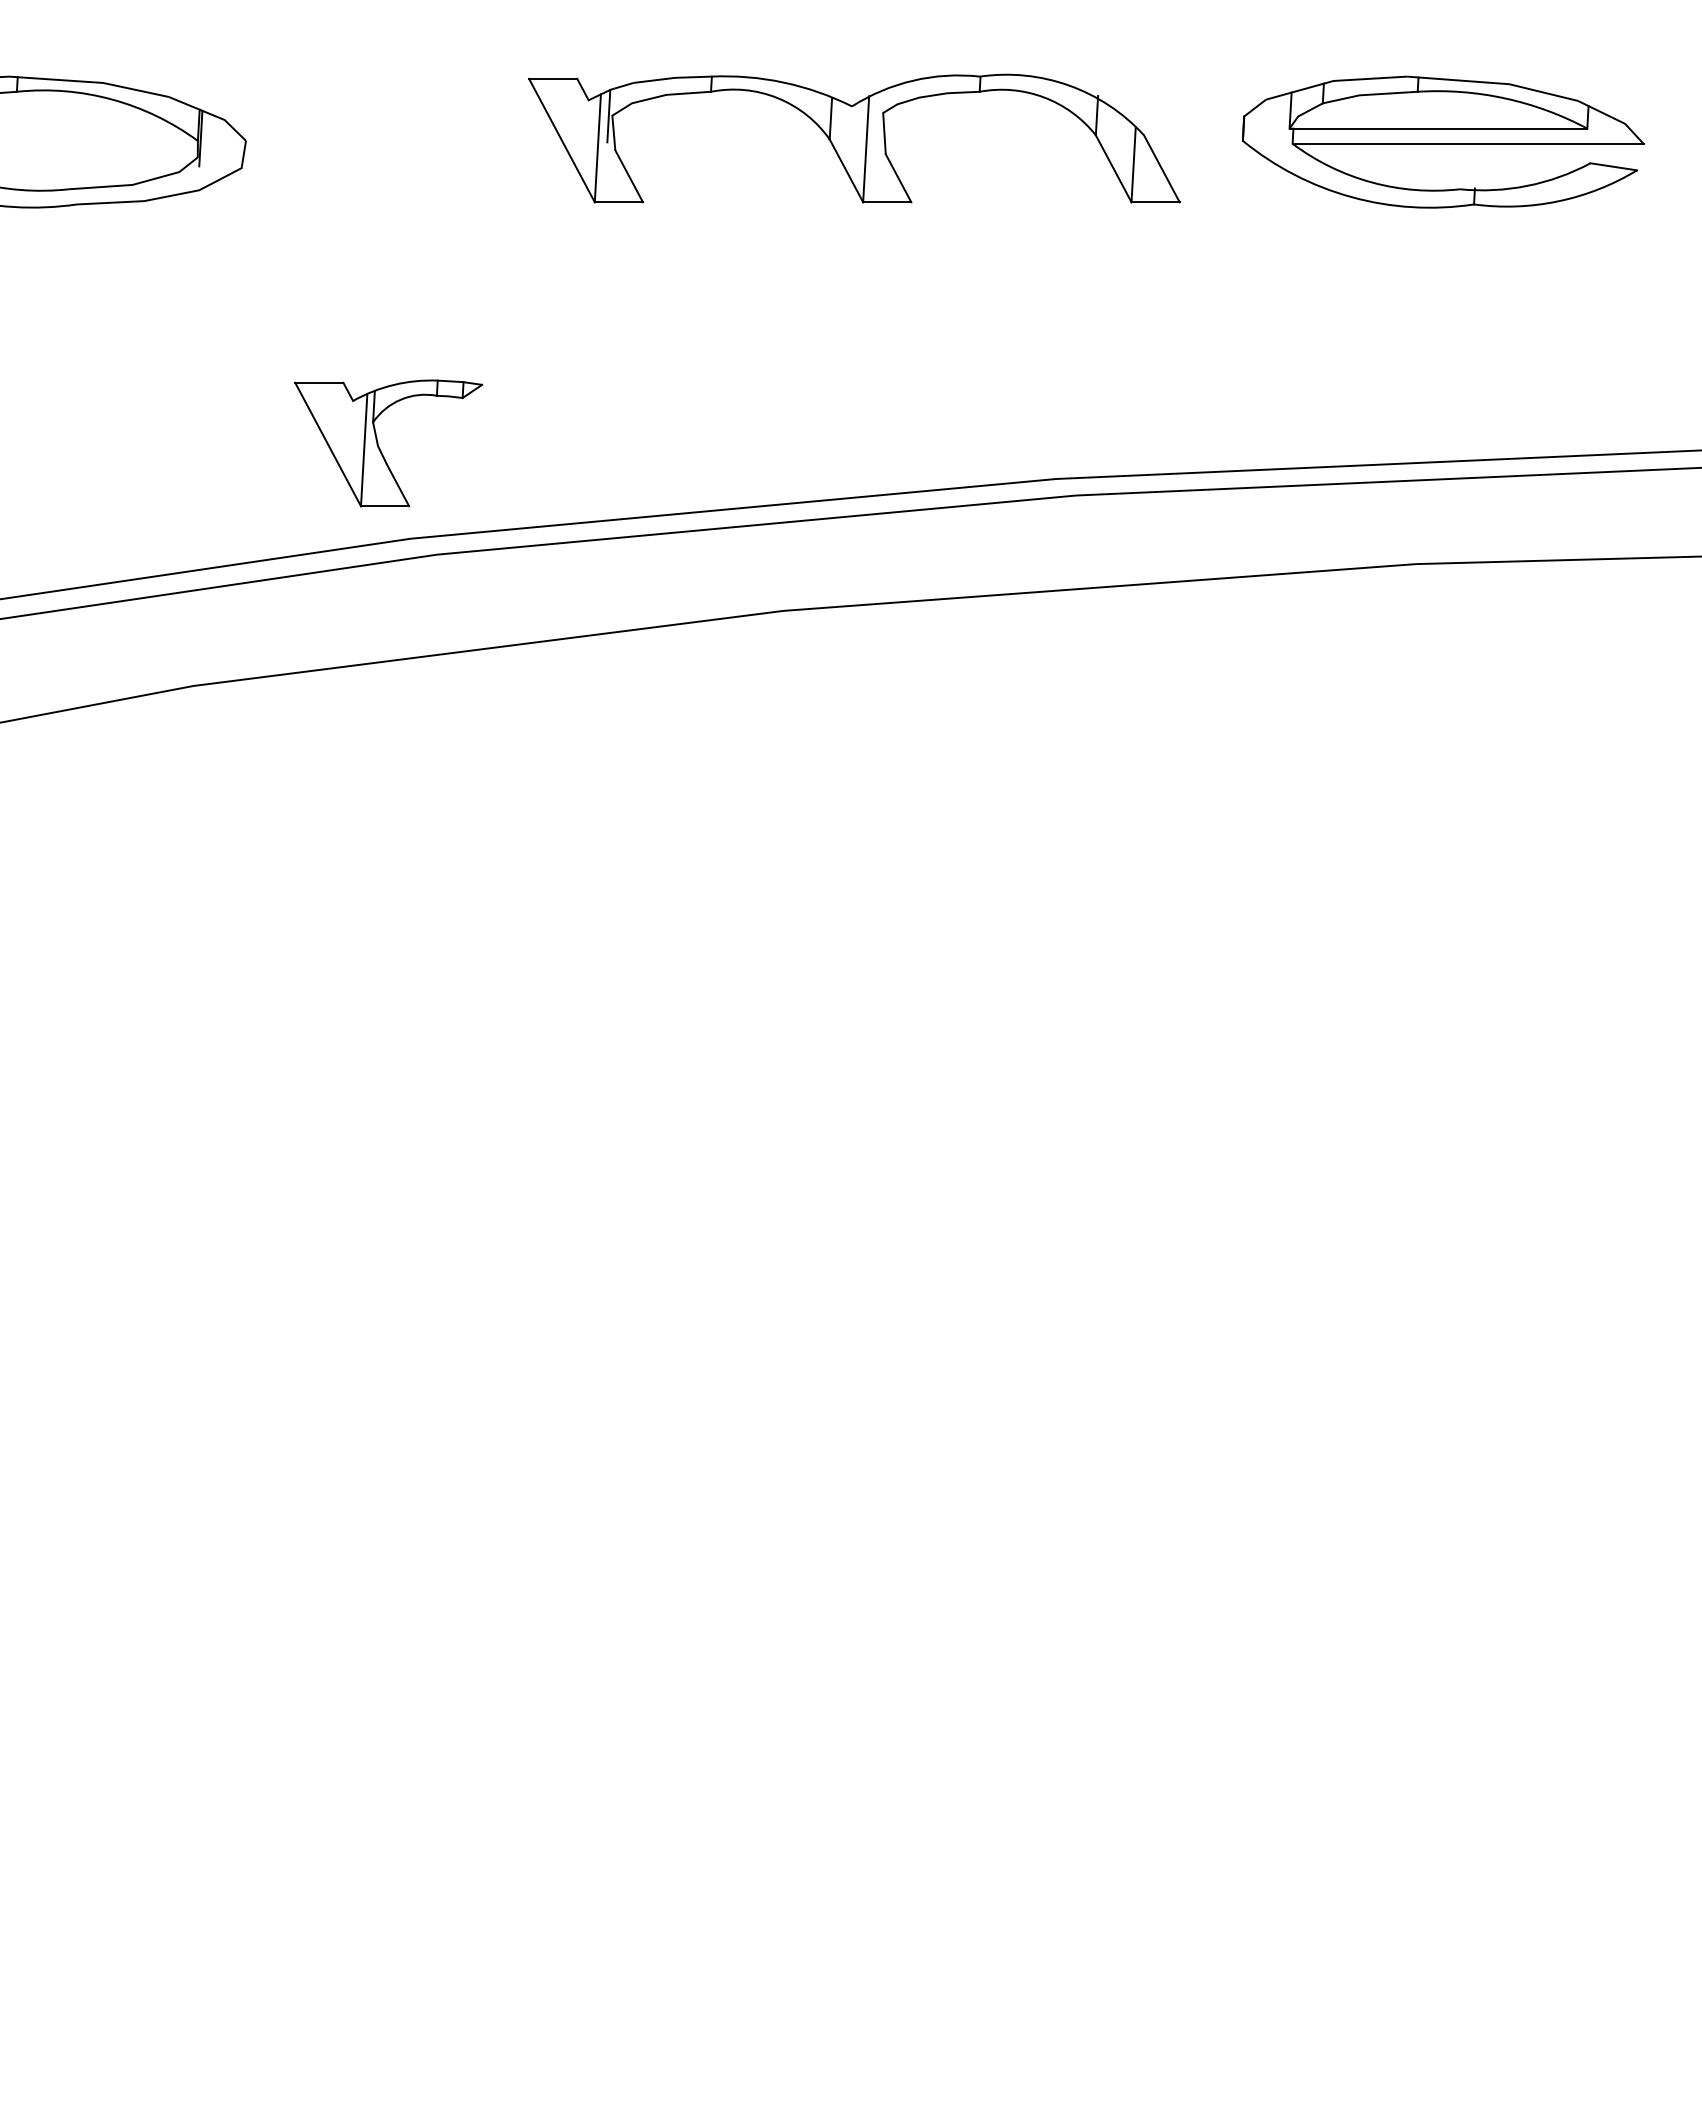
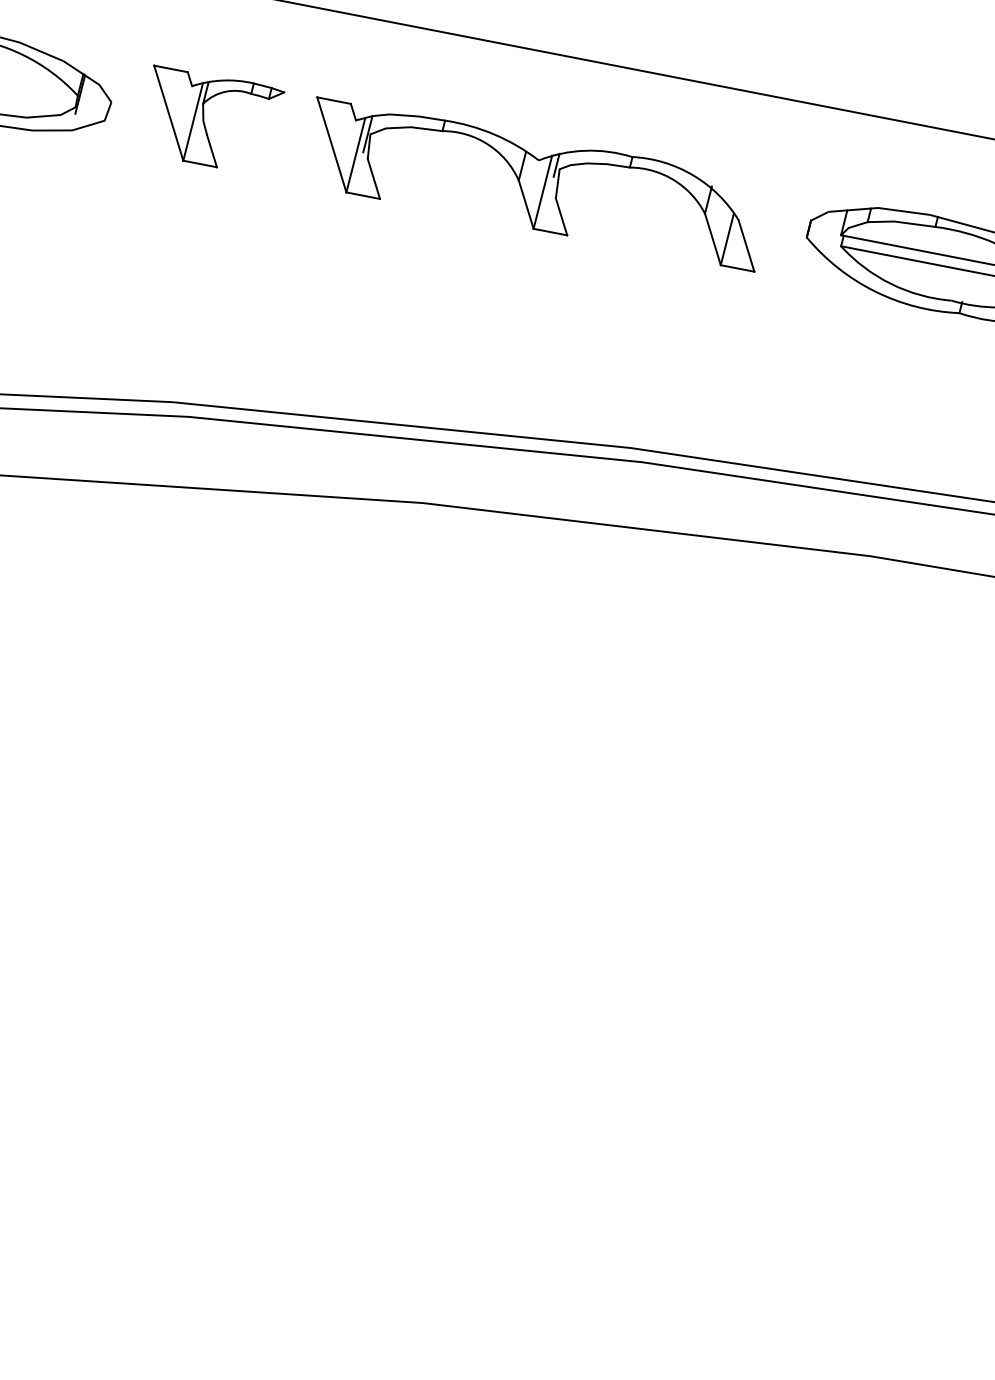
line: (877, 108) -> (556, 165), added
part: (380, 448) -> (204, 123), moved

